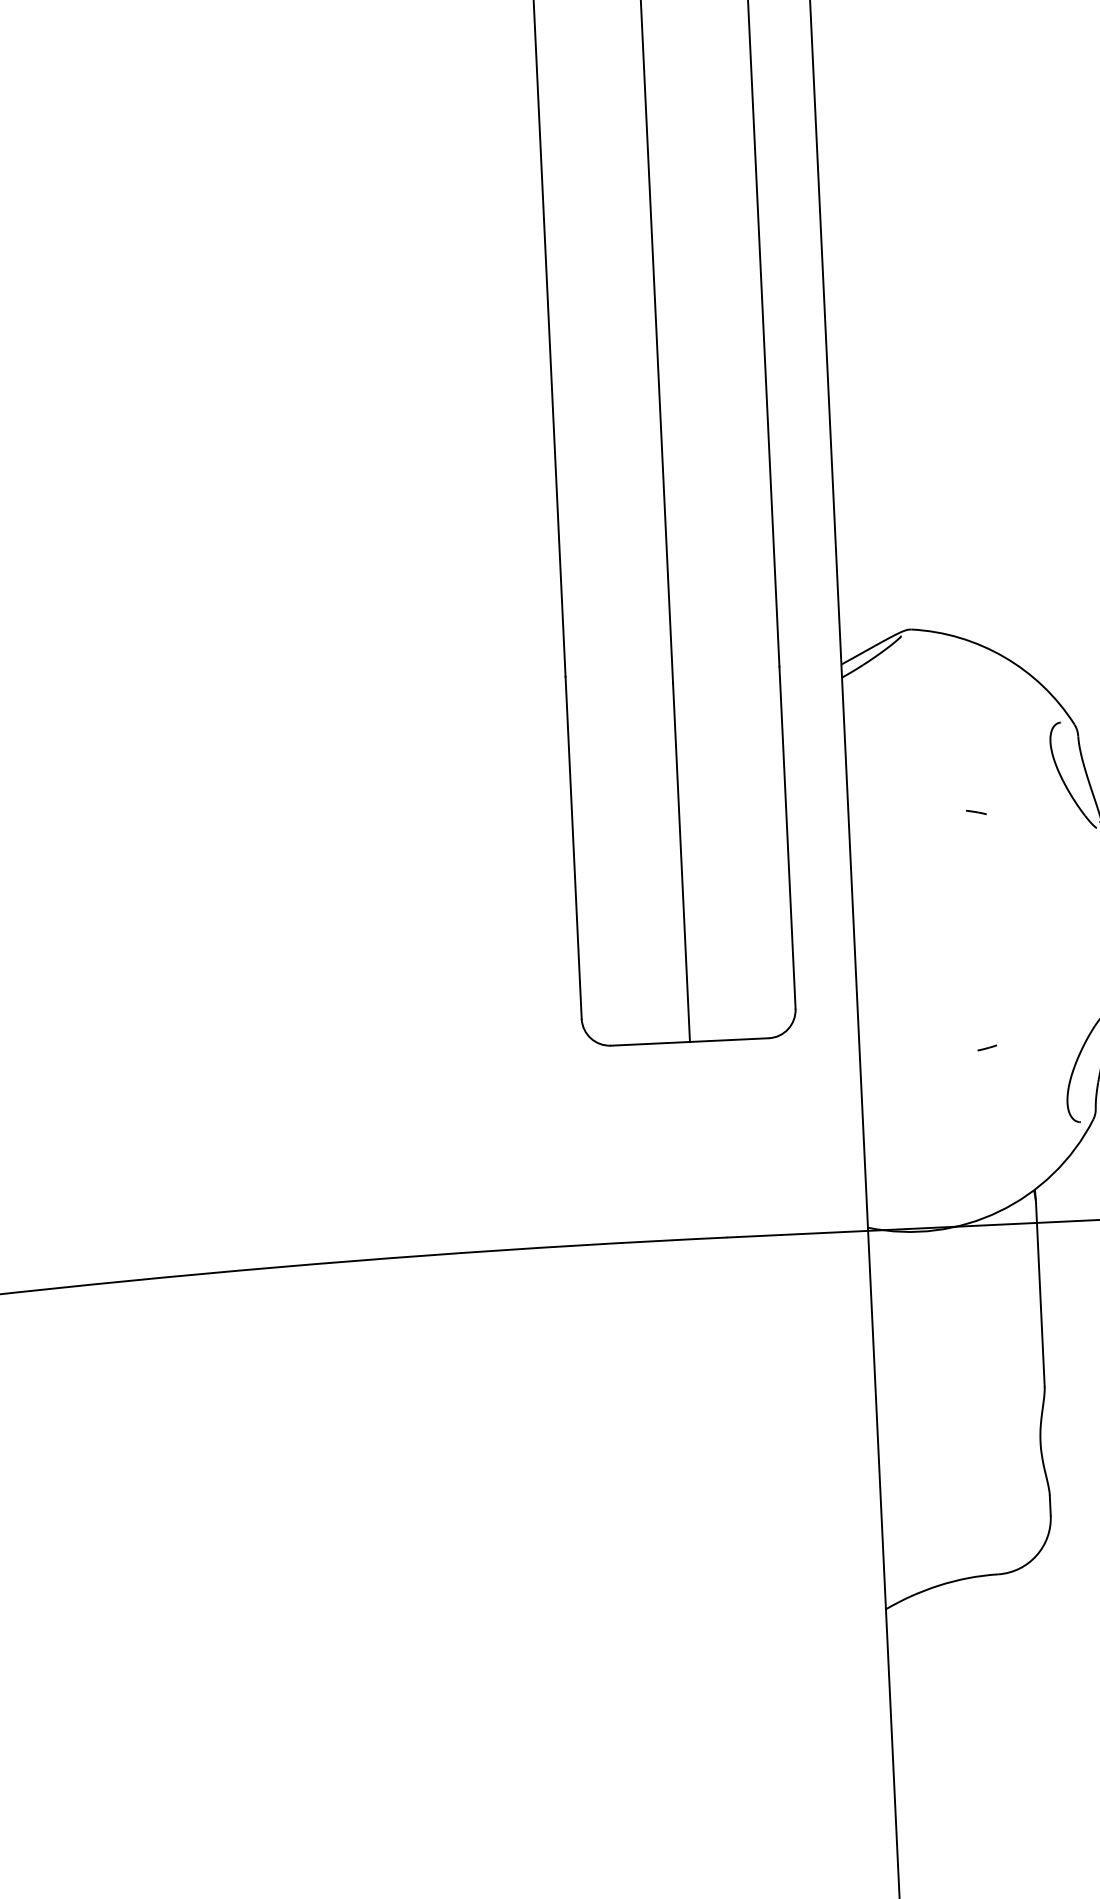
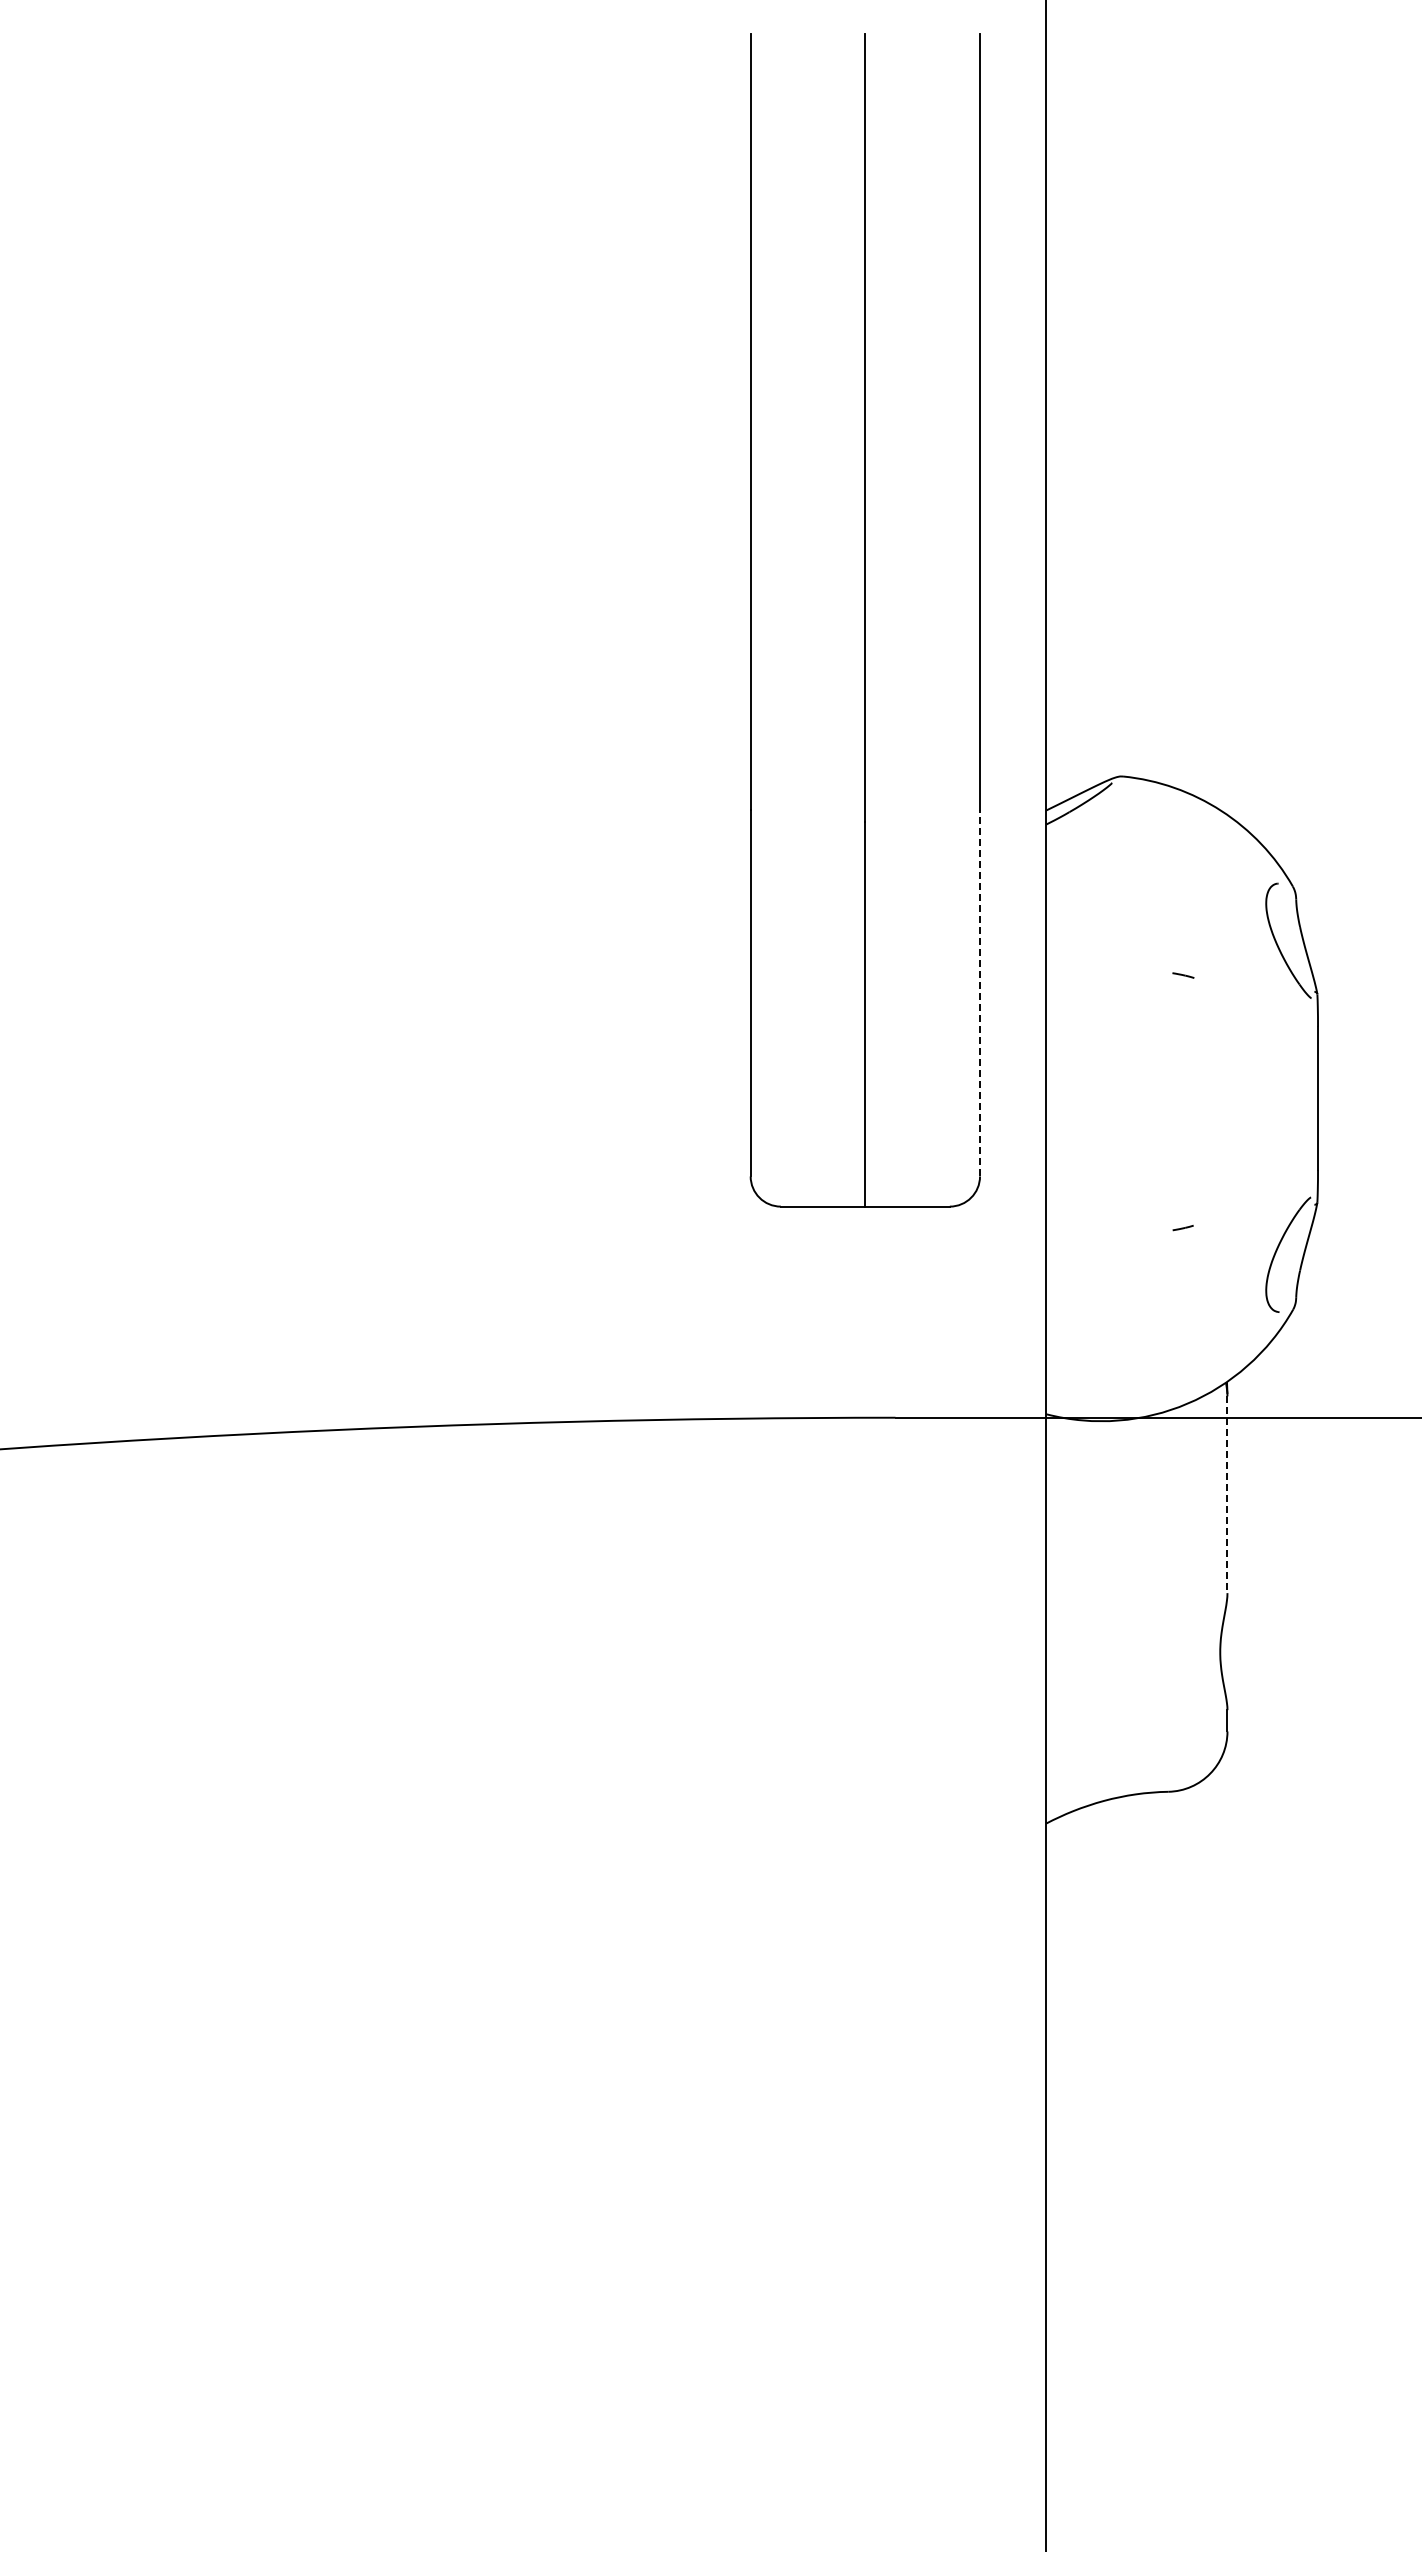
line: (787, 837) -> (980, 992), solid -> dashed
line: (1040, 1295) -> (1227, 1495), solid -> dashed

